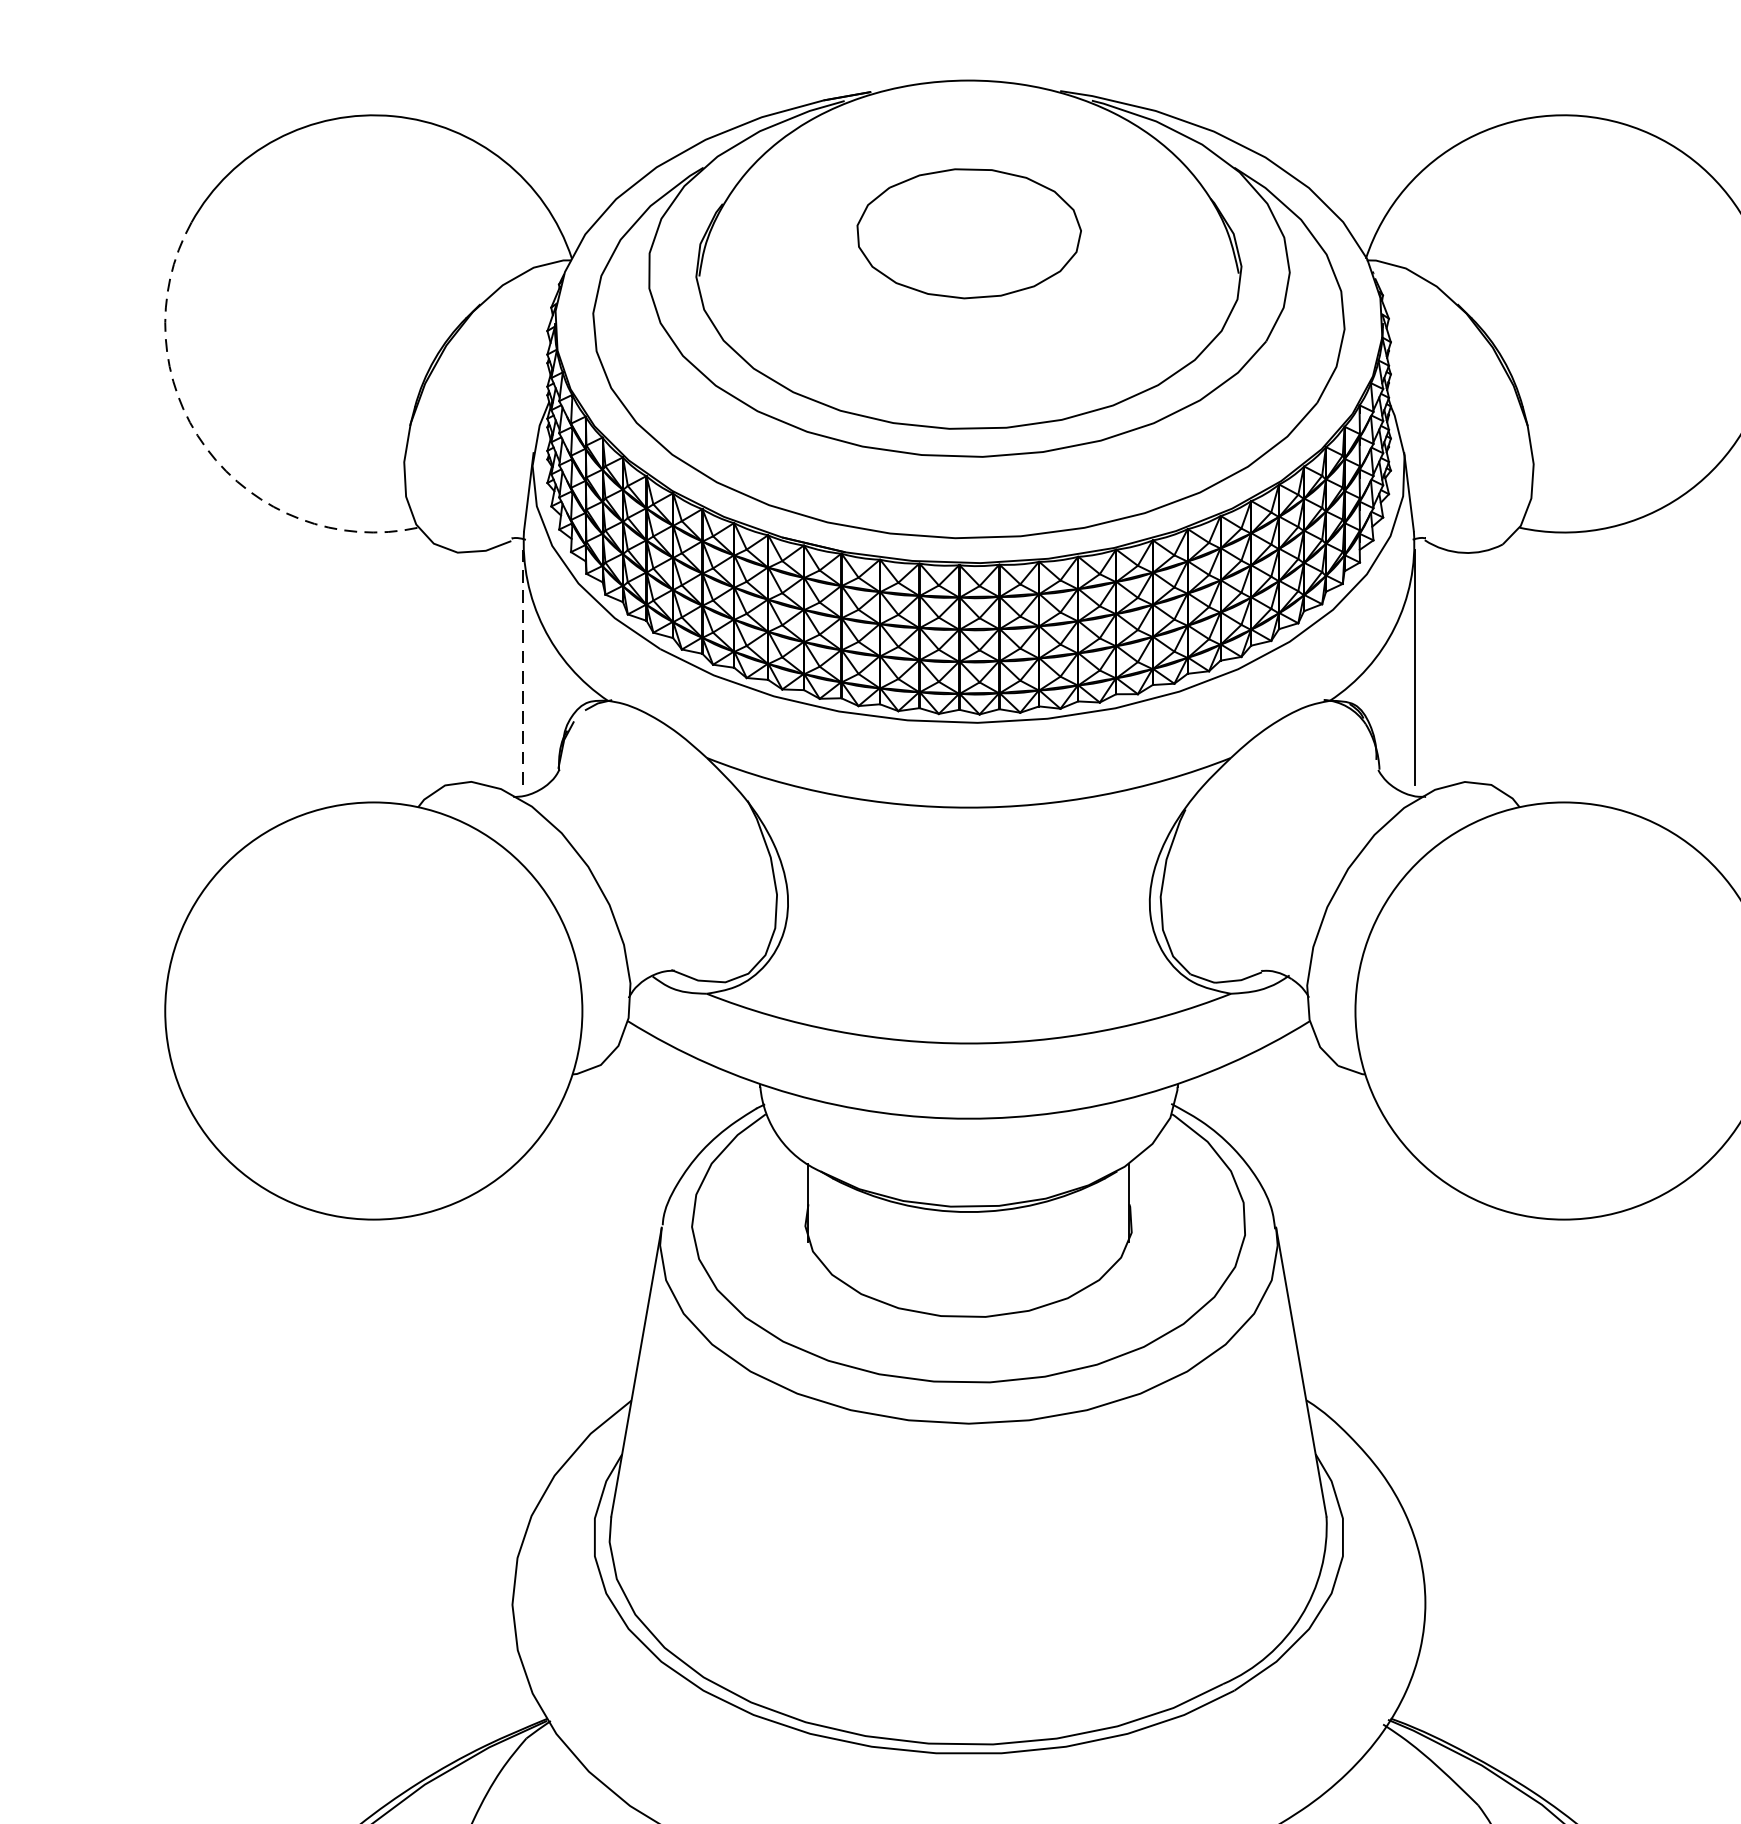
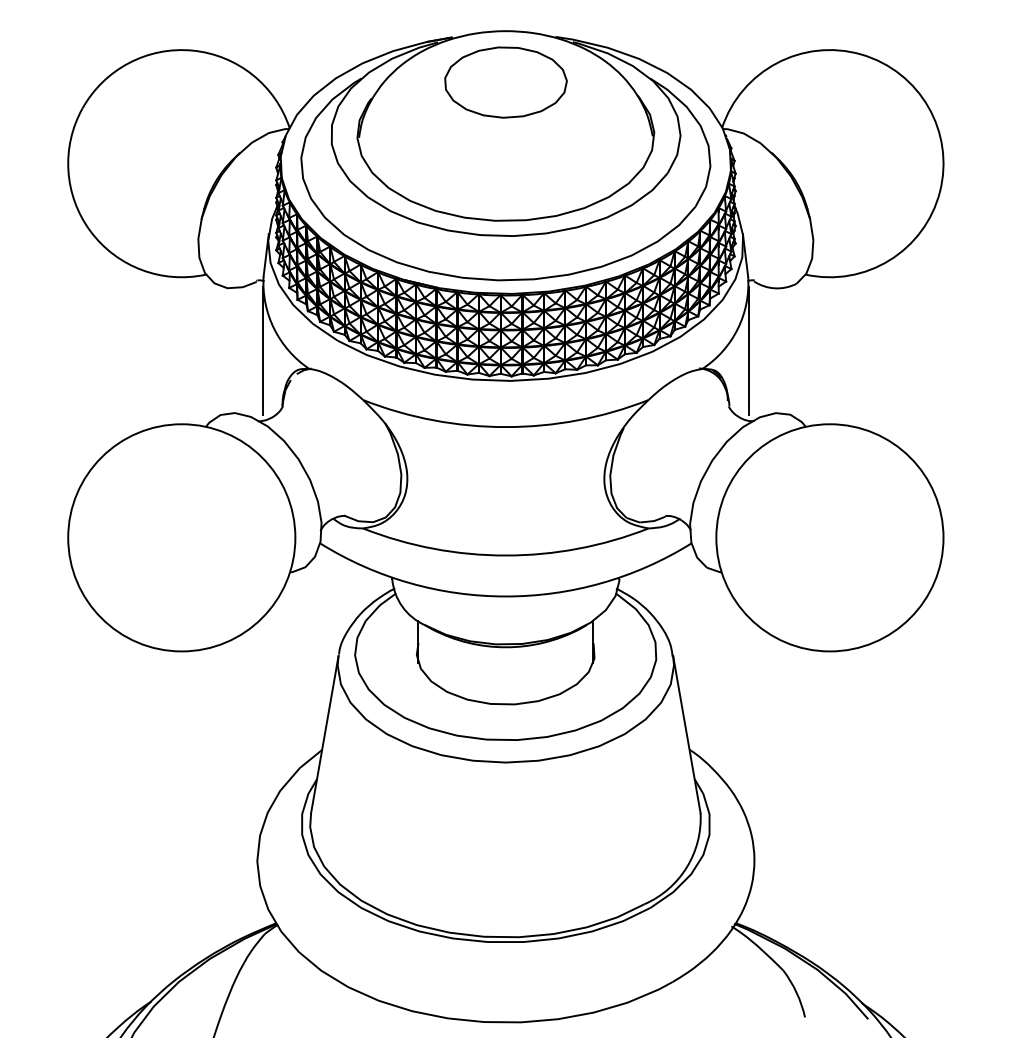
part: (968, 233) -> (505, 82), moved
arc: (206, 448) -> (90, 231), dashed -> solid
line: (522, 668) -> (262, 351), dashed -> solid

